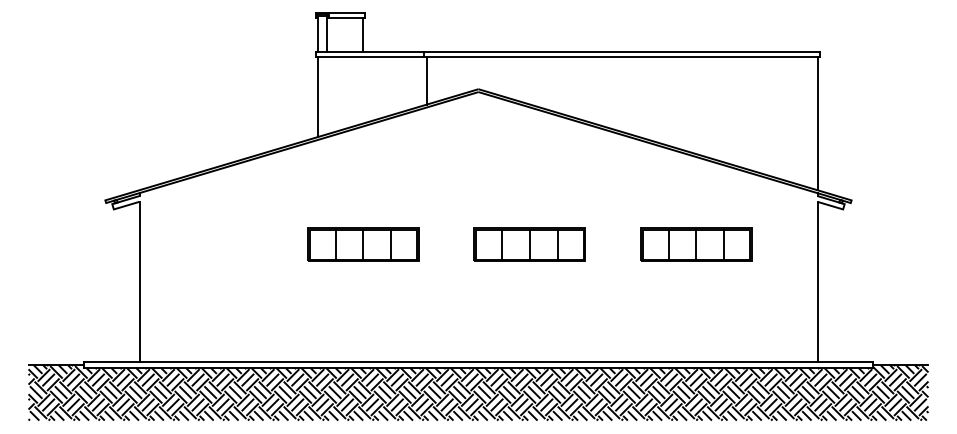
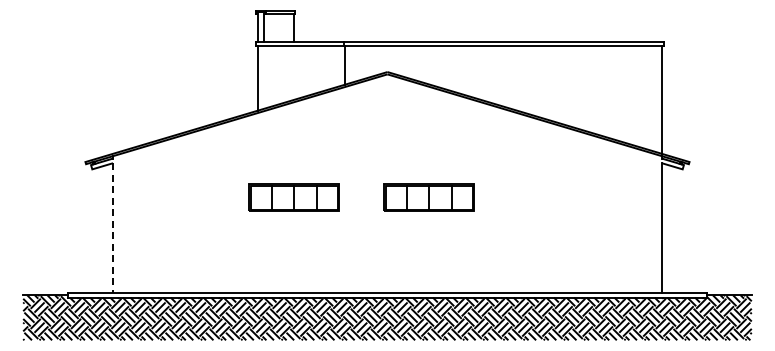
part: (695, 244) -> (563, 197), removed
line: (140, 282) -> (113, 228), solid -> dashed

